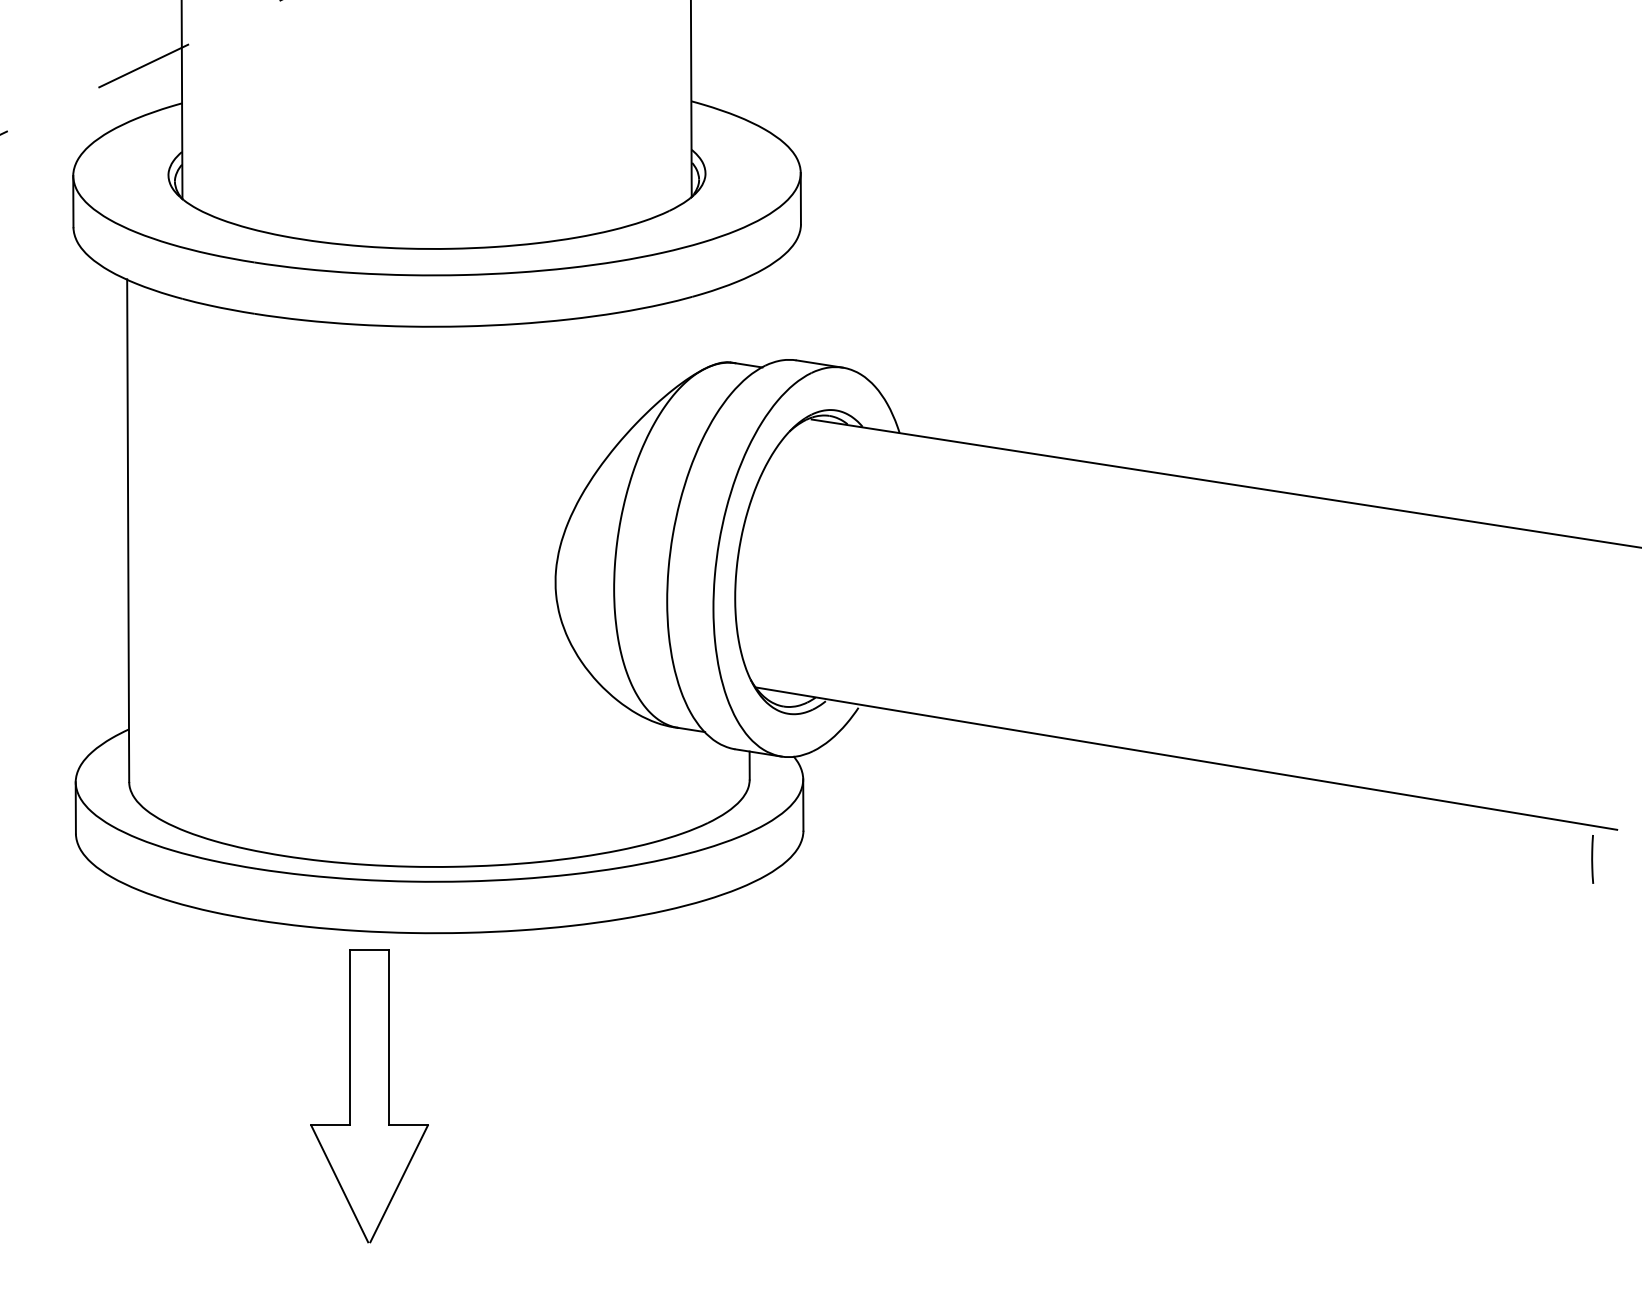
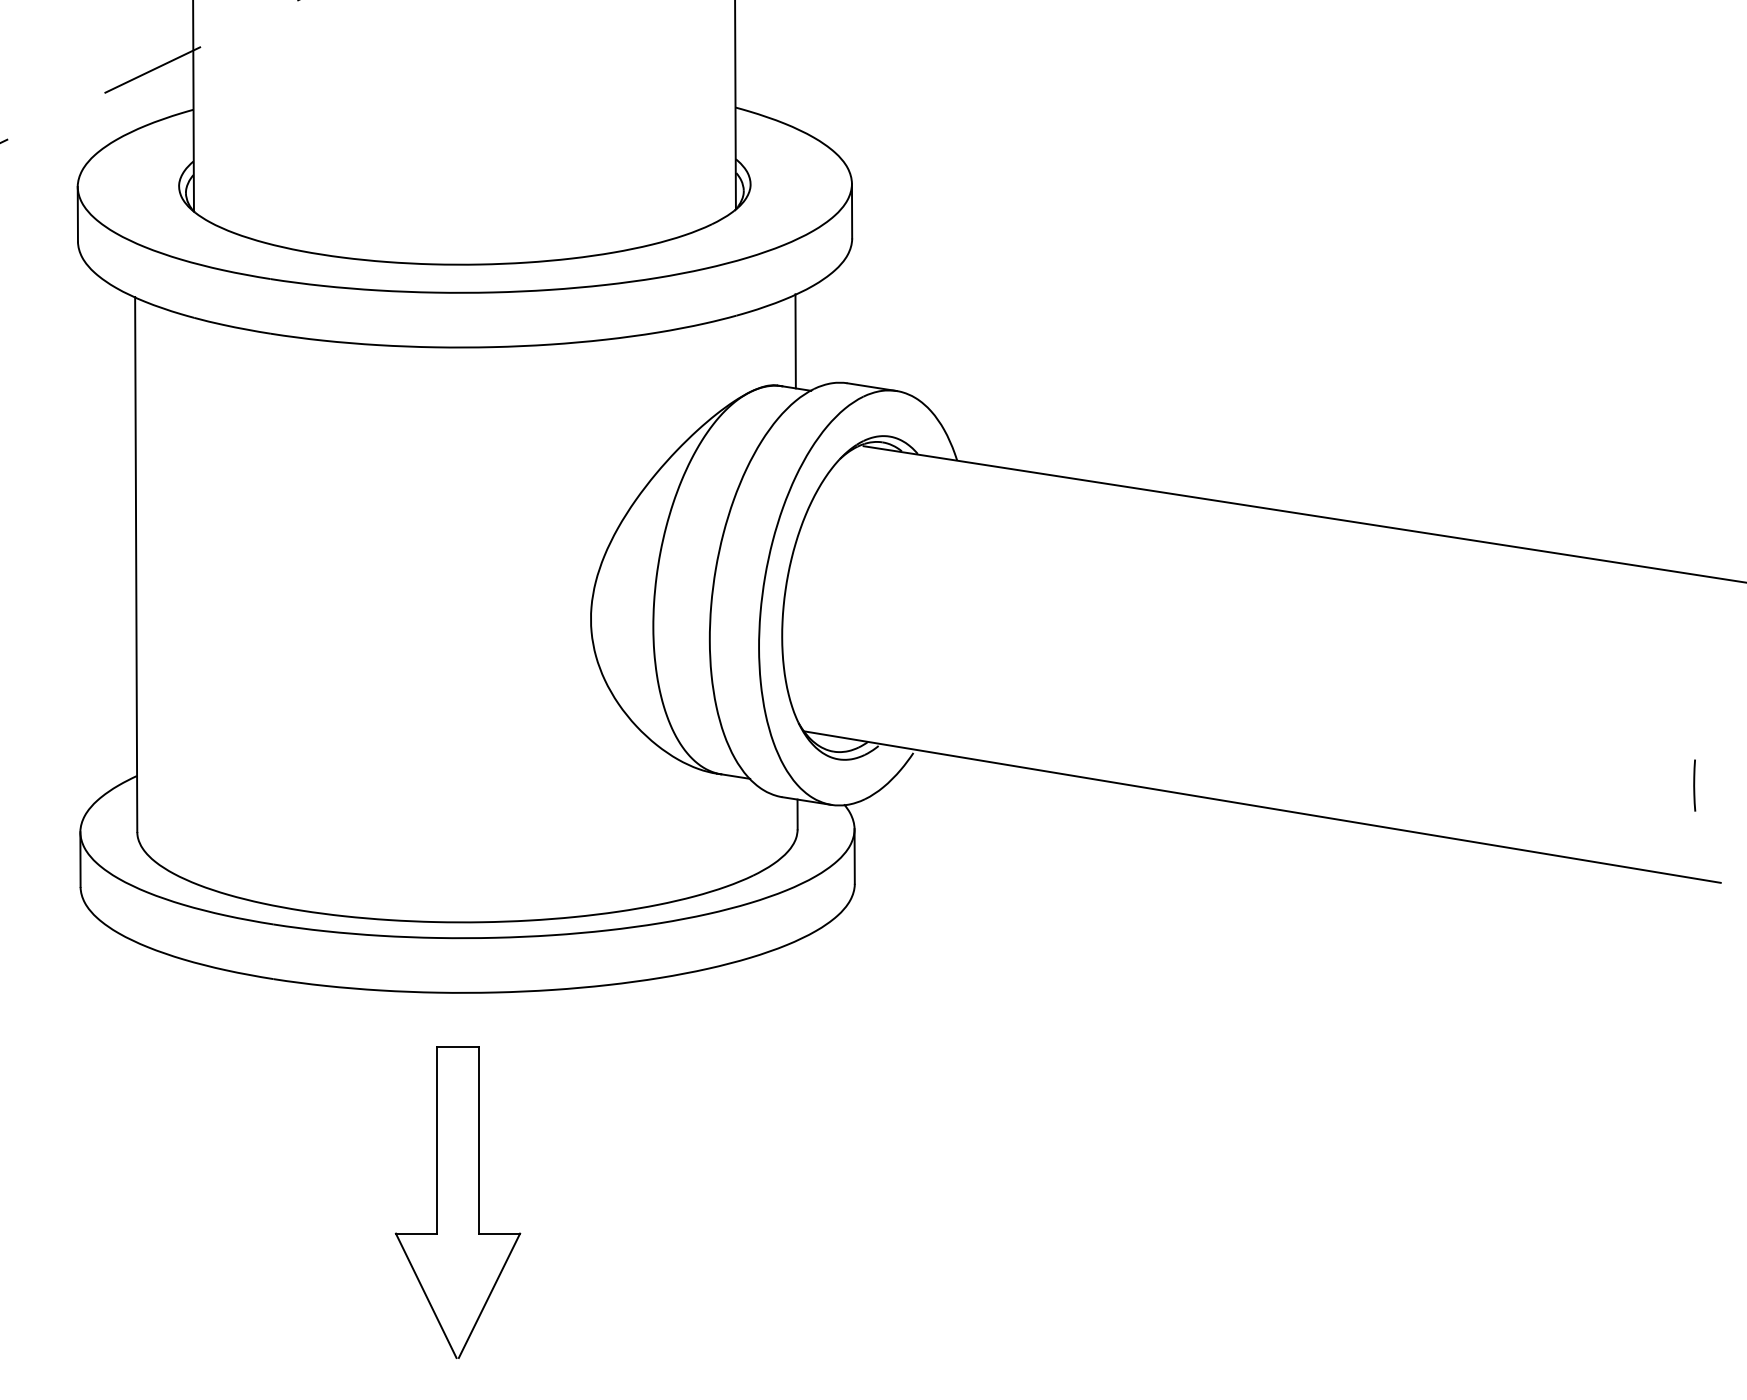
line: (747, 320) -> (795, 340), added
line: (1592, 859) -> (1694, 785), moved
part: (369, 1096) -> (457, 1202), moved

